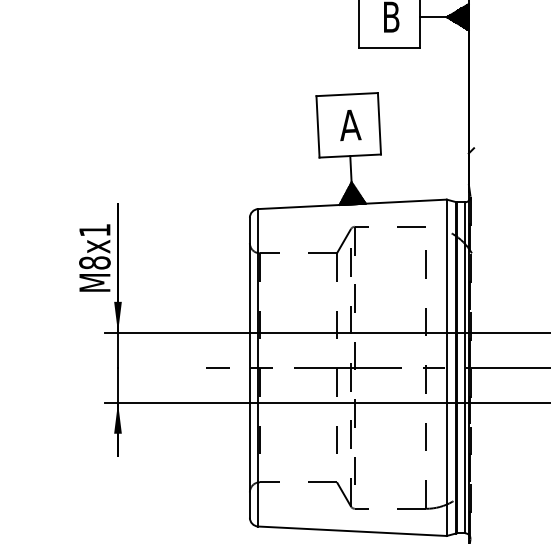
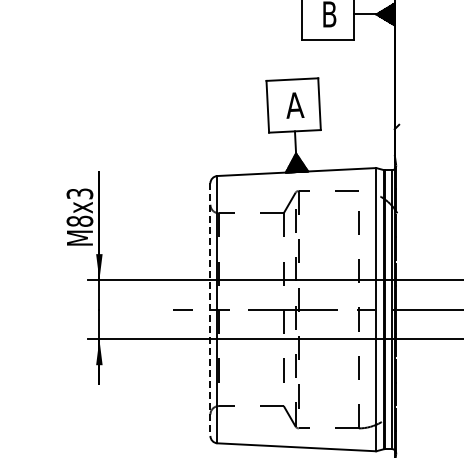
text: (94, 229) -> (79, 193), M8x1 -> M8x3
line: (249, 368) -> (210, 310), solid -> dashed

